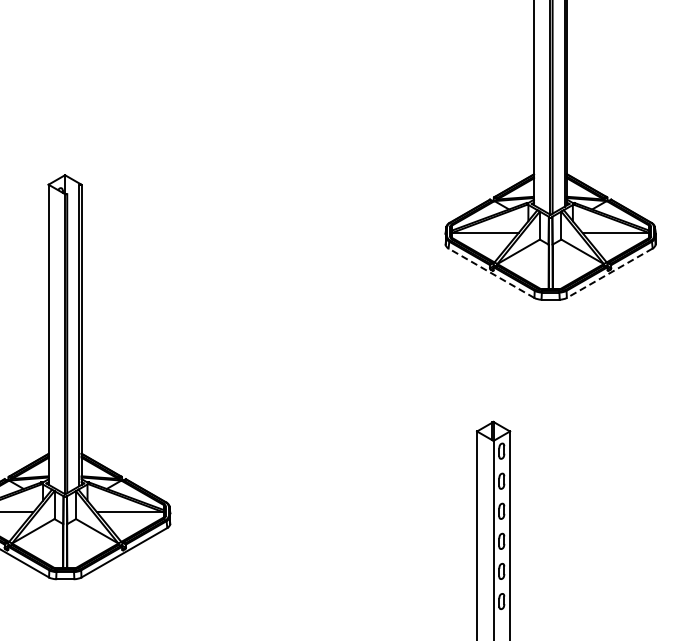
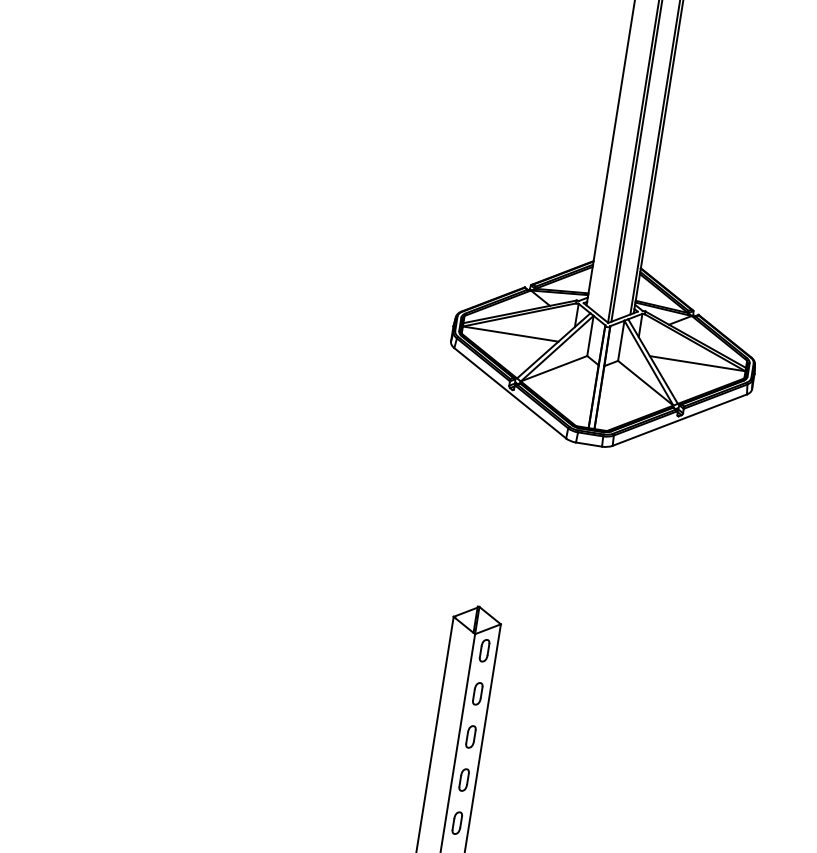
line: (491, 273) -> (510, 393), dashed -> solid
line: (609, 273) -> (679, 420), dashed -> solid

